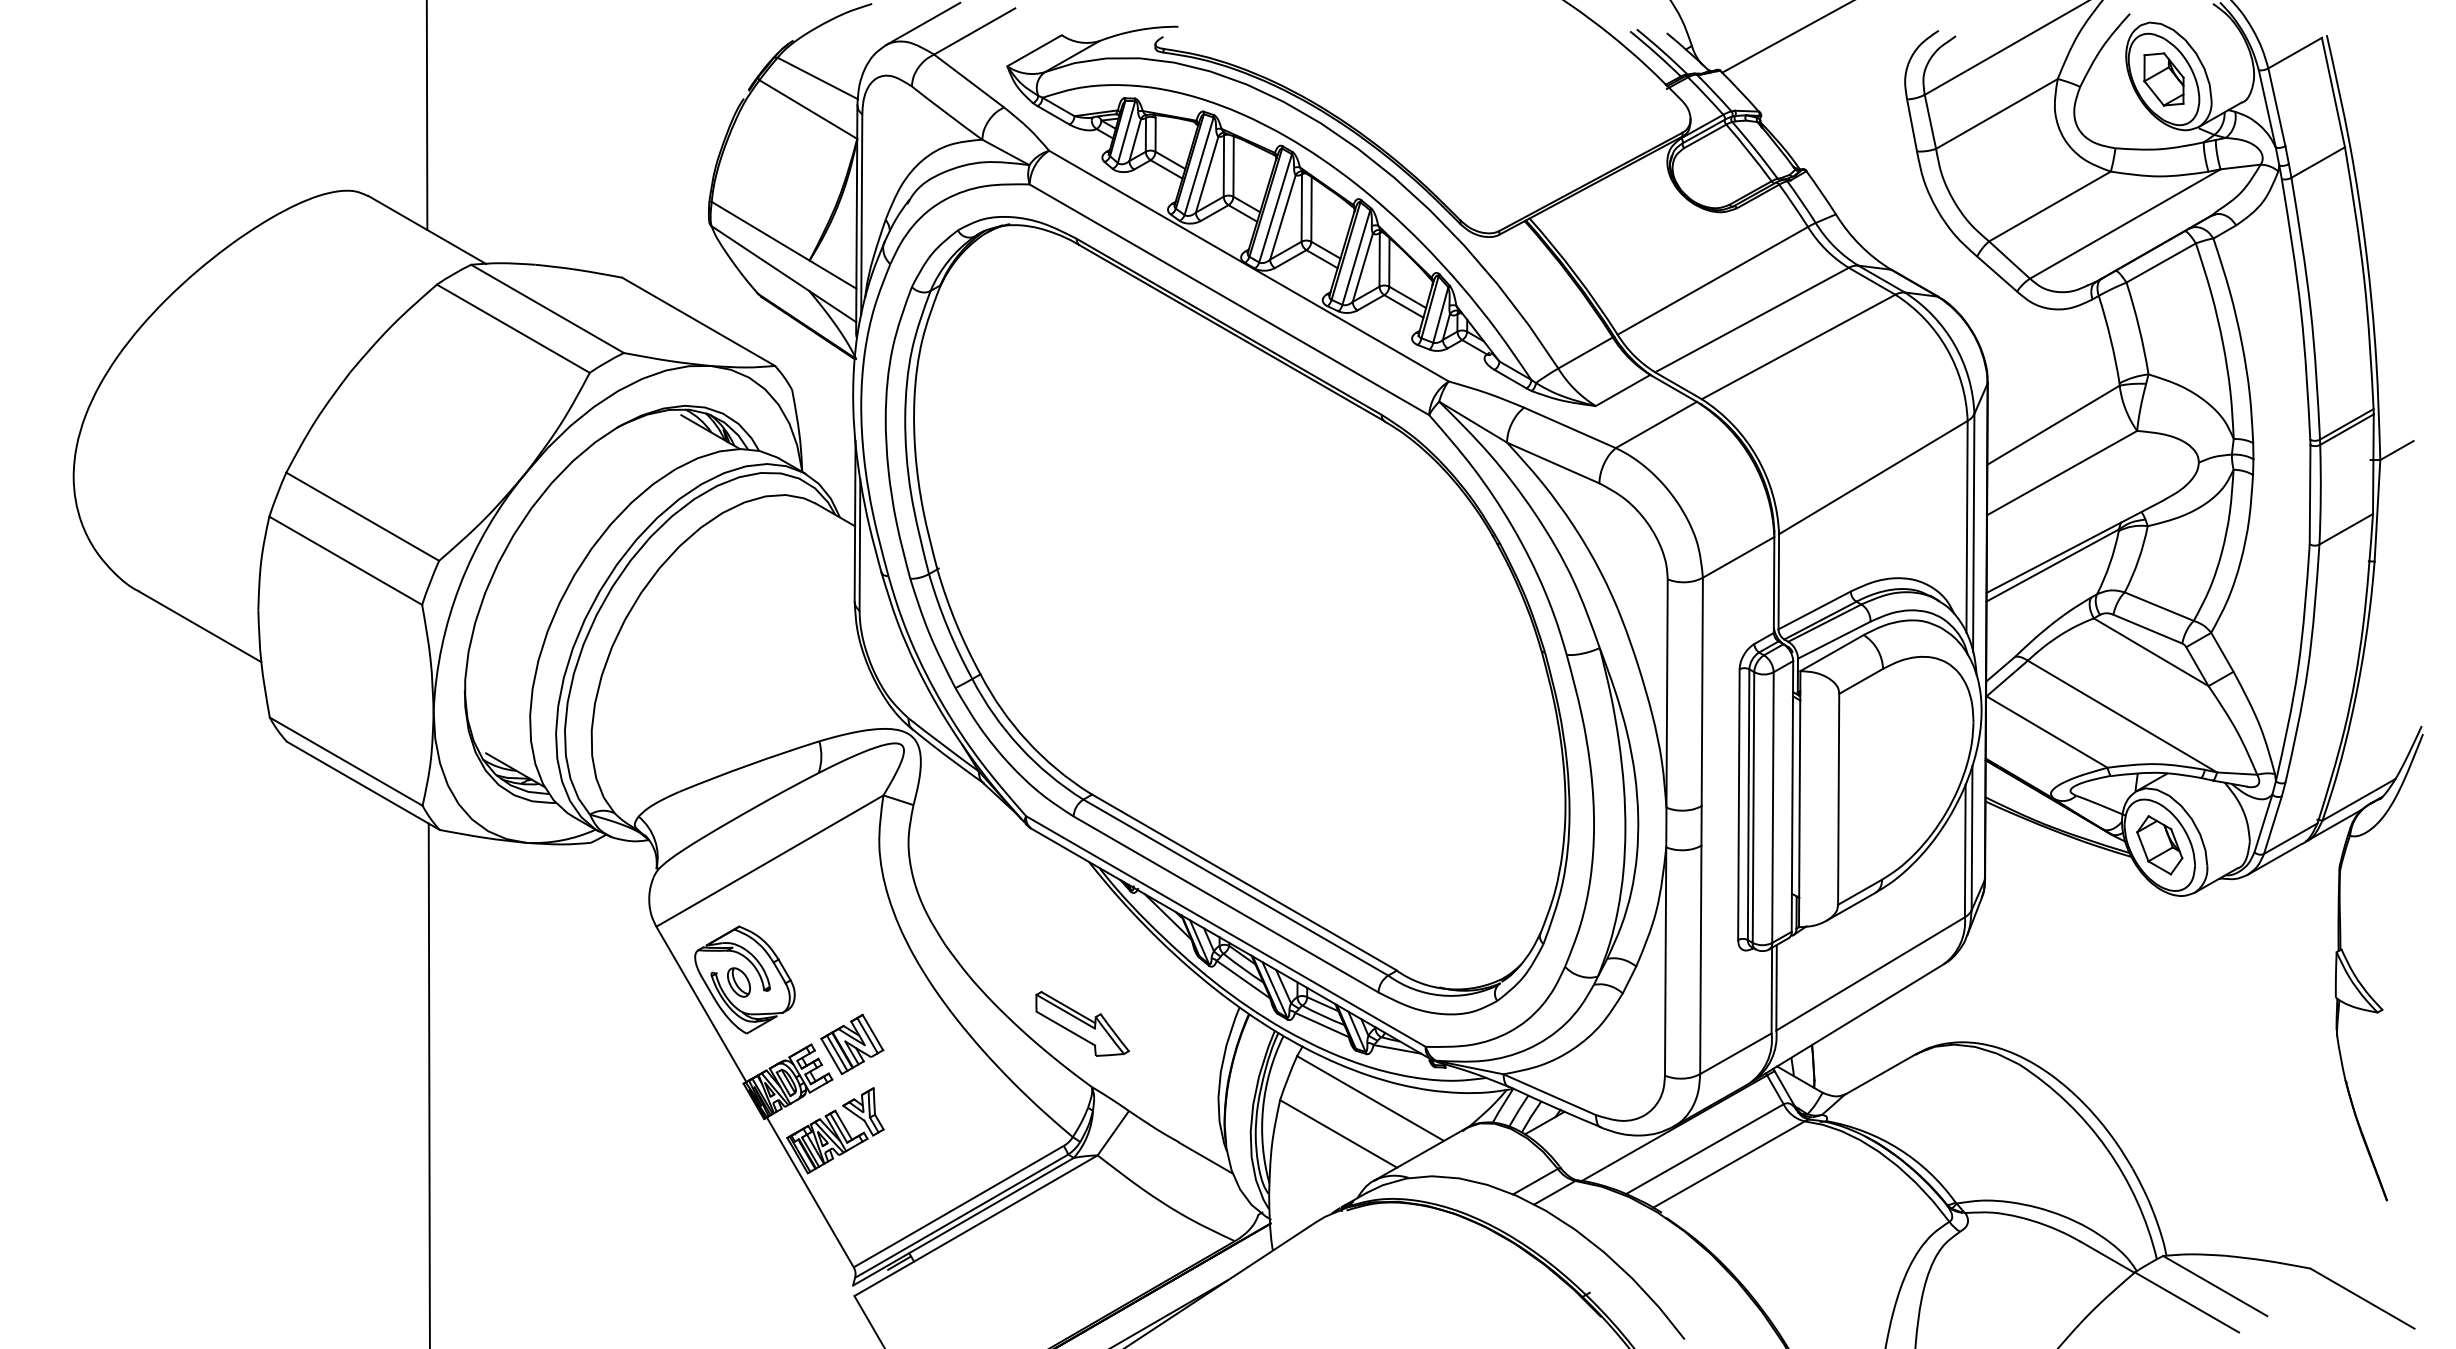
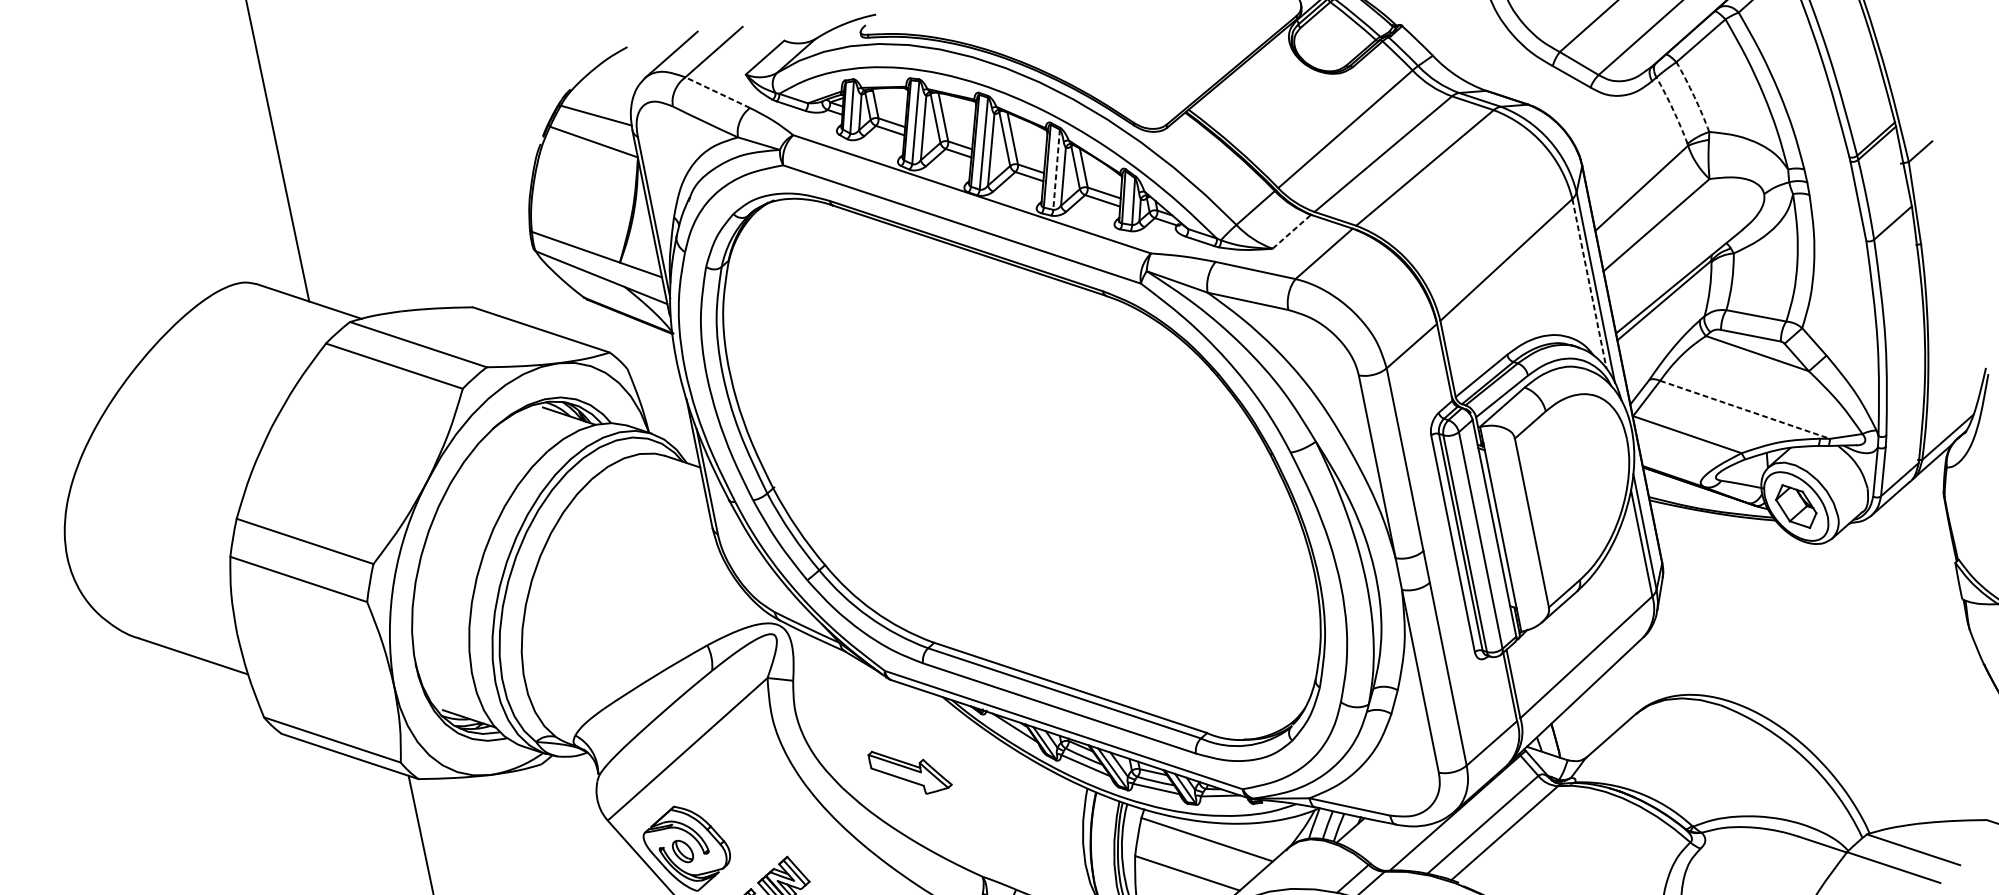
line: (969, 81) -> (718, 92), solid -> dashed
line: (1356, 258) -> (1056, 170), solid -> dashed
arc: (2139, 328) -> (1694, 96), solid -> dashed
arc: (2110, 339) -> (1673, 110), solid -> dashed
line: (1623, 390) -> (1292, 231), solid -> dashed
line: (1967, 526) -> (1589, 283), solid -> dashed
line: (2122, 716) -> (1745, 409), solid -> dashed
part: (1082, 1023) -> (910, 770), moved

